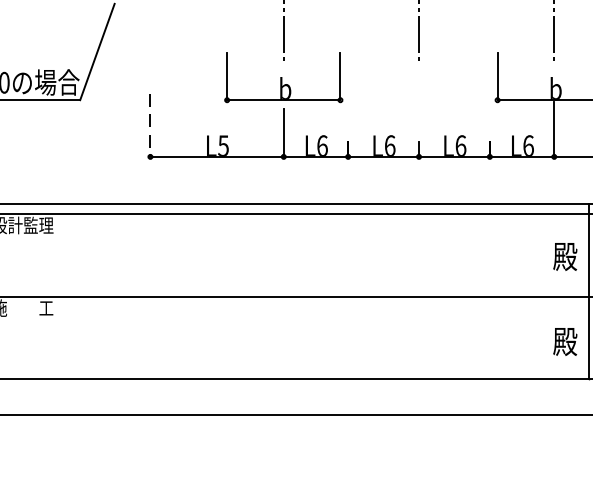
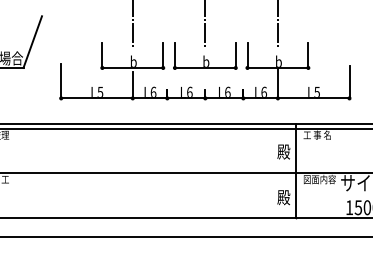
part: (419, 76) -> (205, 55), added
line: (150, 125) -> (61, 81), dashed -> solid

